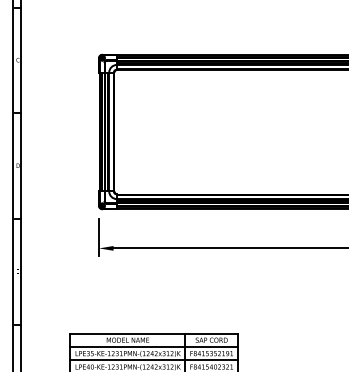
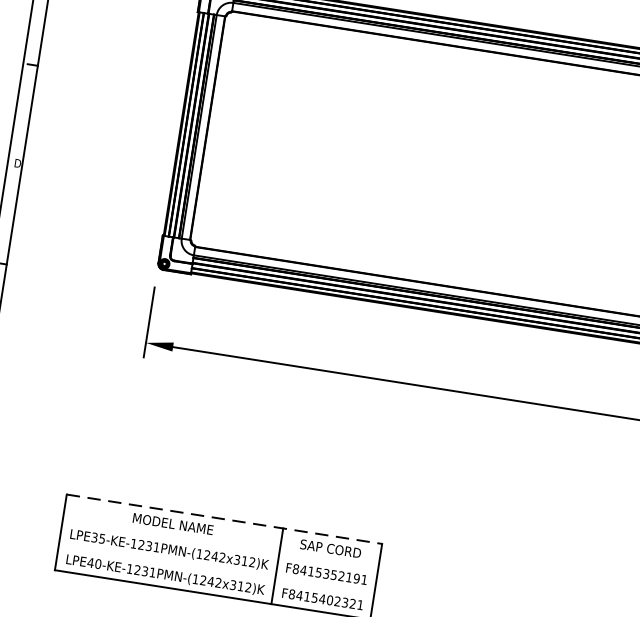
line: (154, 333) -> (225, 519), solid -> dashed
line: (153, 346) -> (219, 543), removed
line: (153, 360) -> (215, 569), removed

